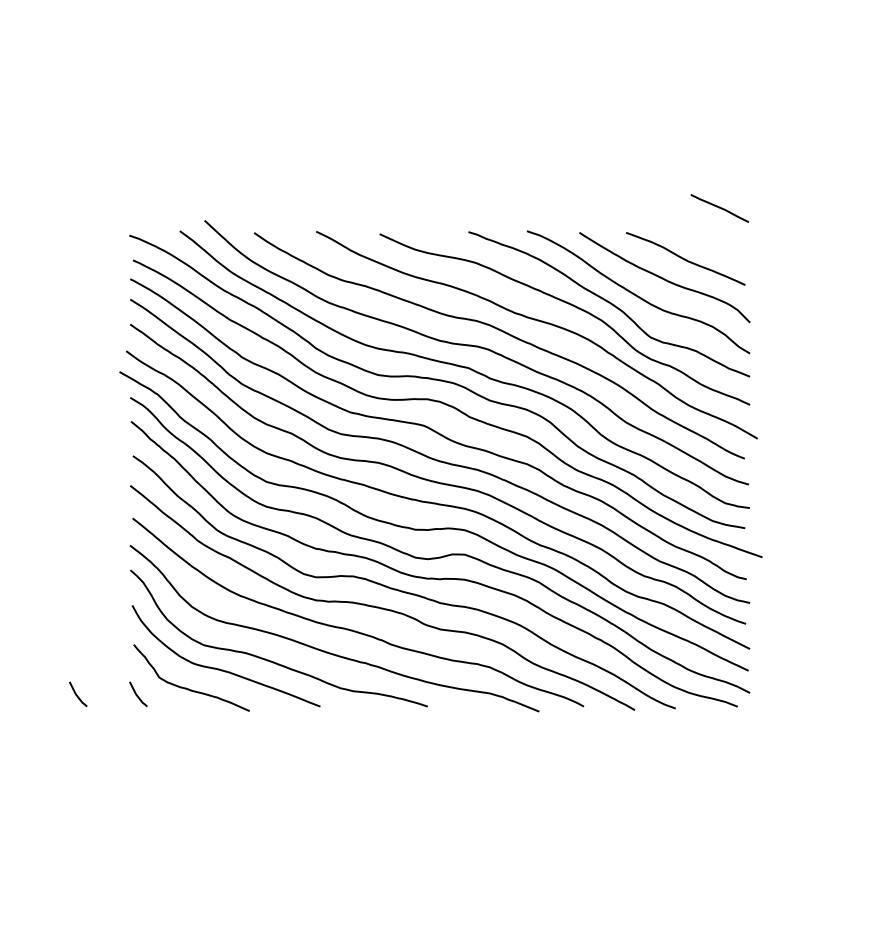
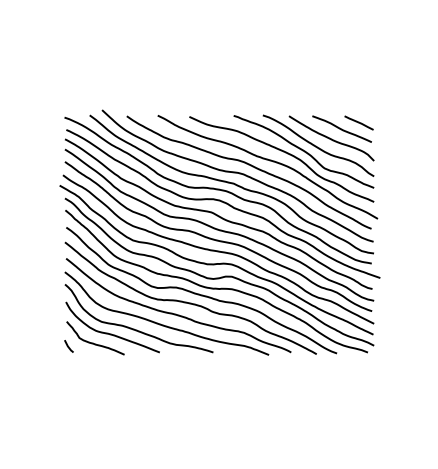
line: (718, 207) -> (358, 122), moved
line: (77, 694) -> (38, 346), removed

